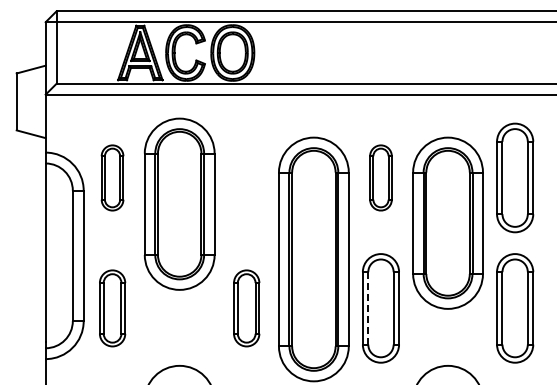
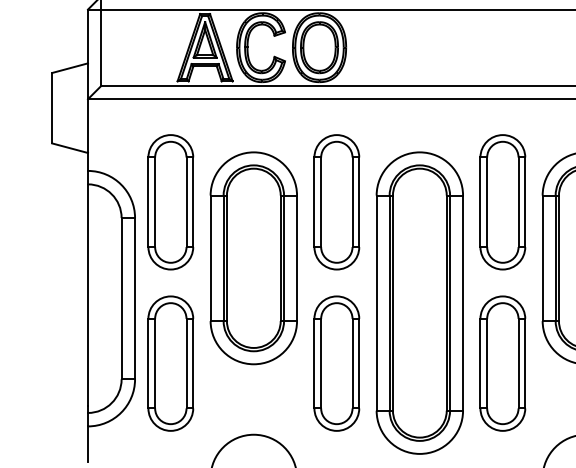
part: (112, 177) -> (170, 201), size x1.67
part: (246, 177) -> (336, 201), added
part: (380, 177) -> (502, 201), size x1.67
part: (179, 203) -> (253, 257), moved
part: (112, 308) -> (170, 363), size x1.43
part: (246, 308) -> (336, 363), size x1.43
line: (368, 308) -> (487, 363), dashed -> solid

